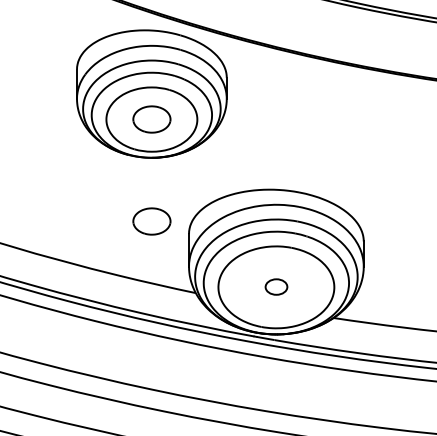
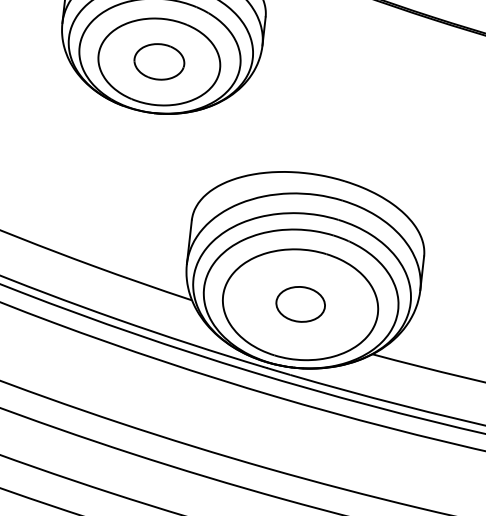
part: (151, 221) -> (143, 198), removed
part: (276, 286) -> (300, 303), size x1.67

